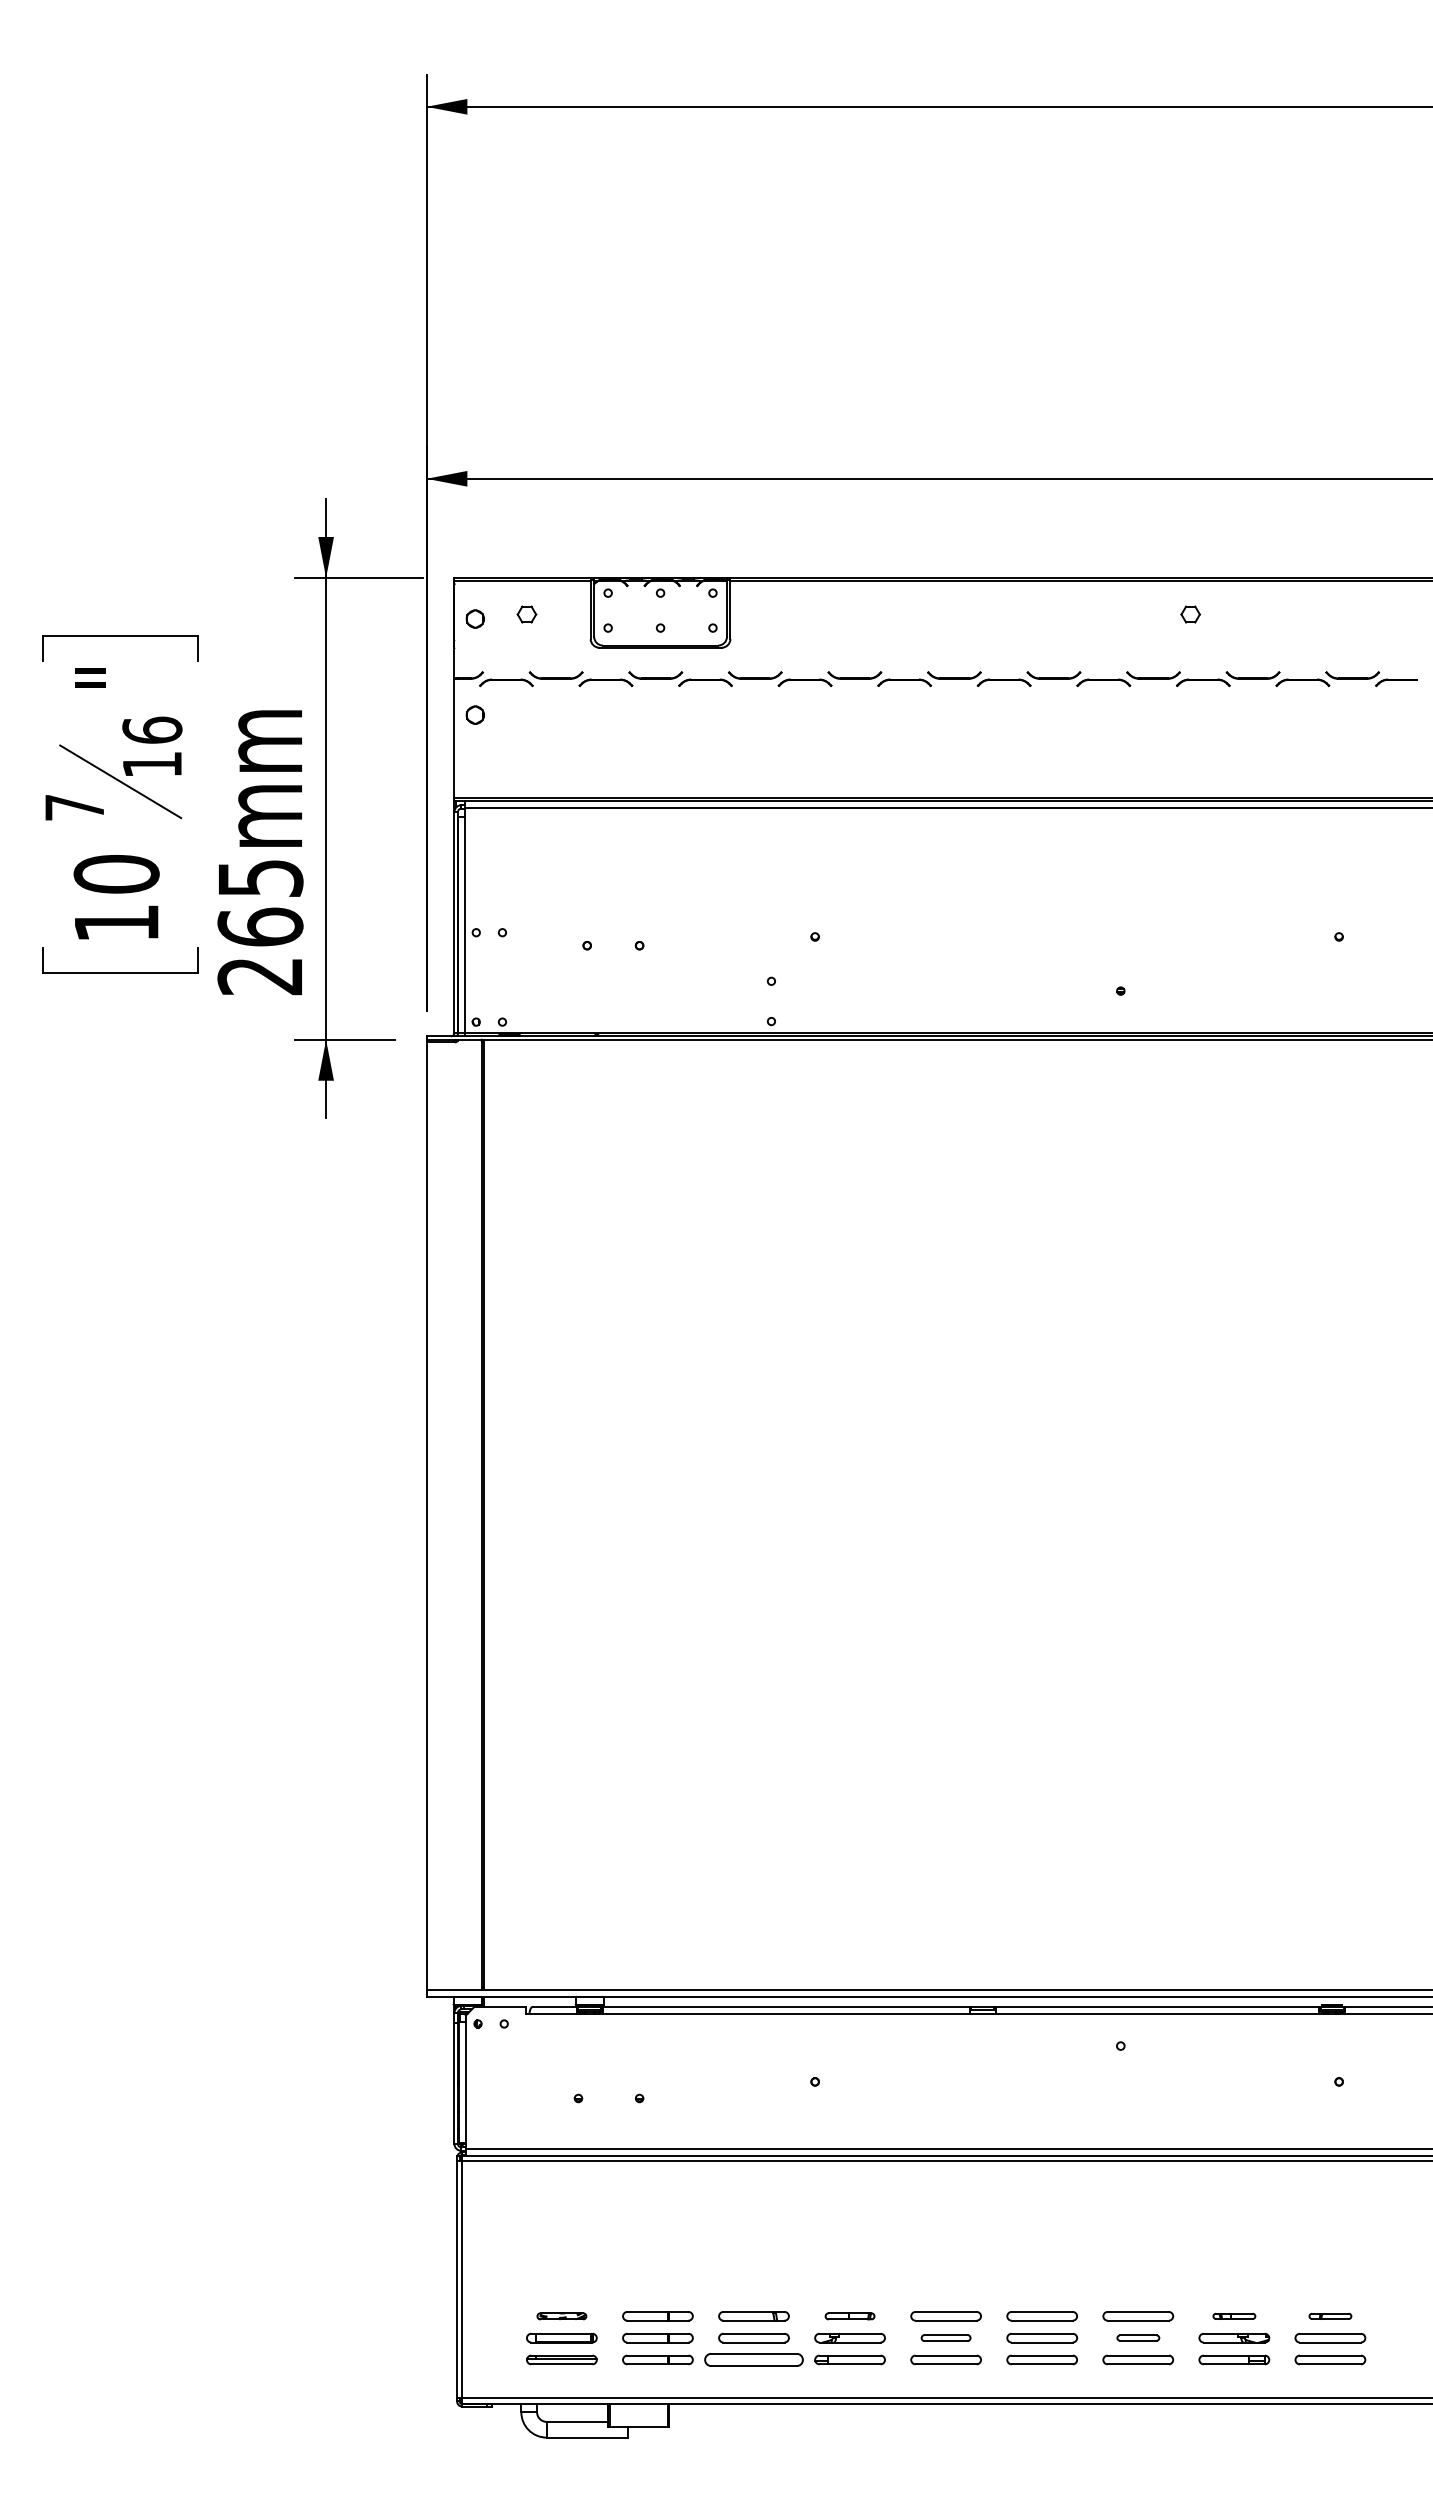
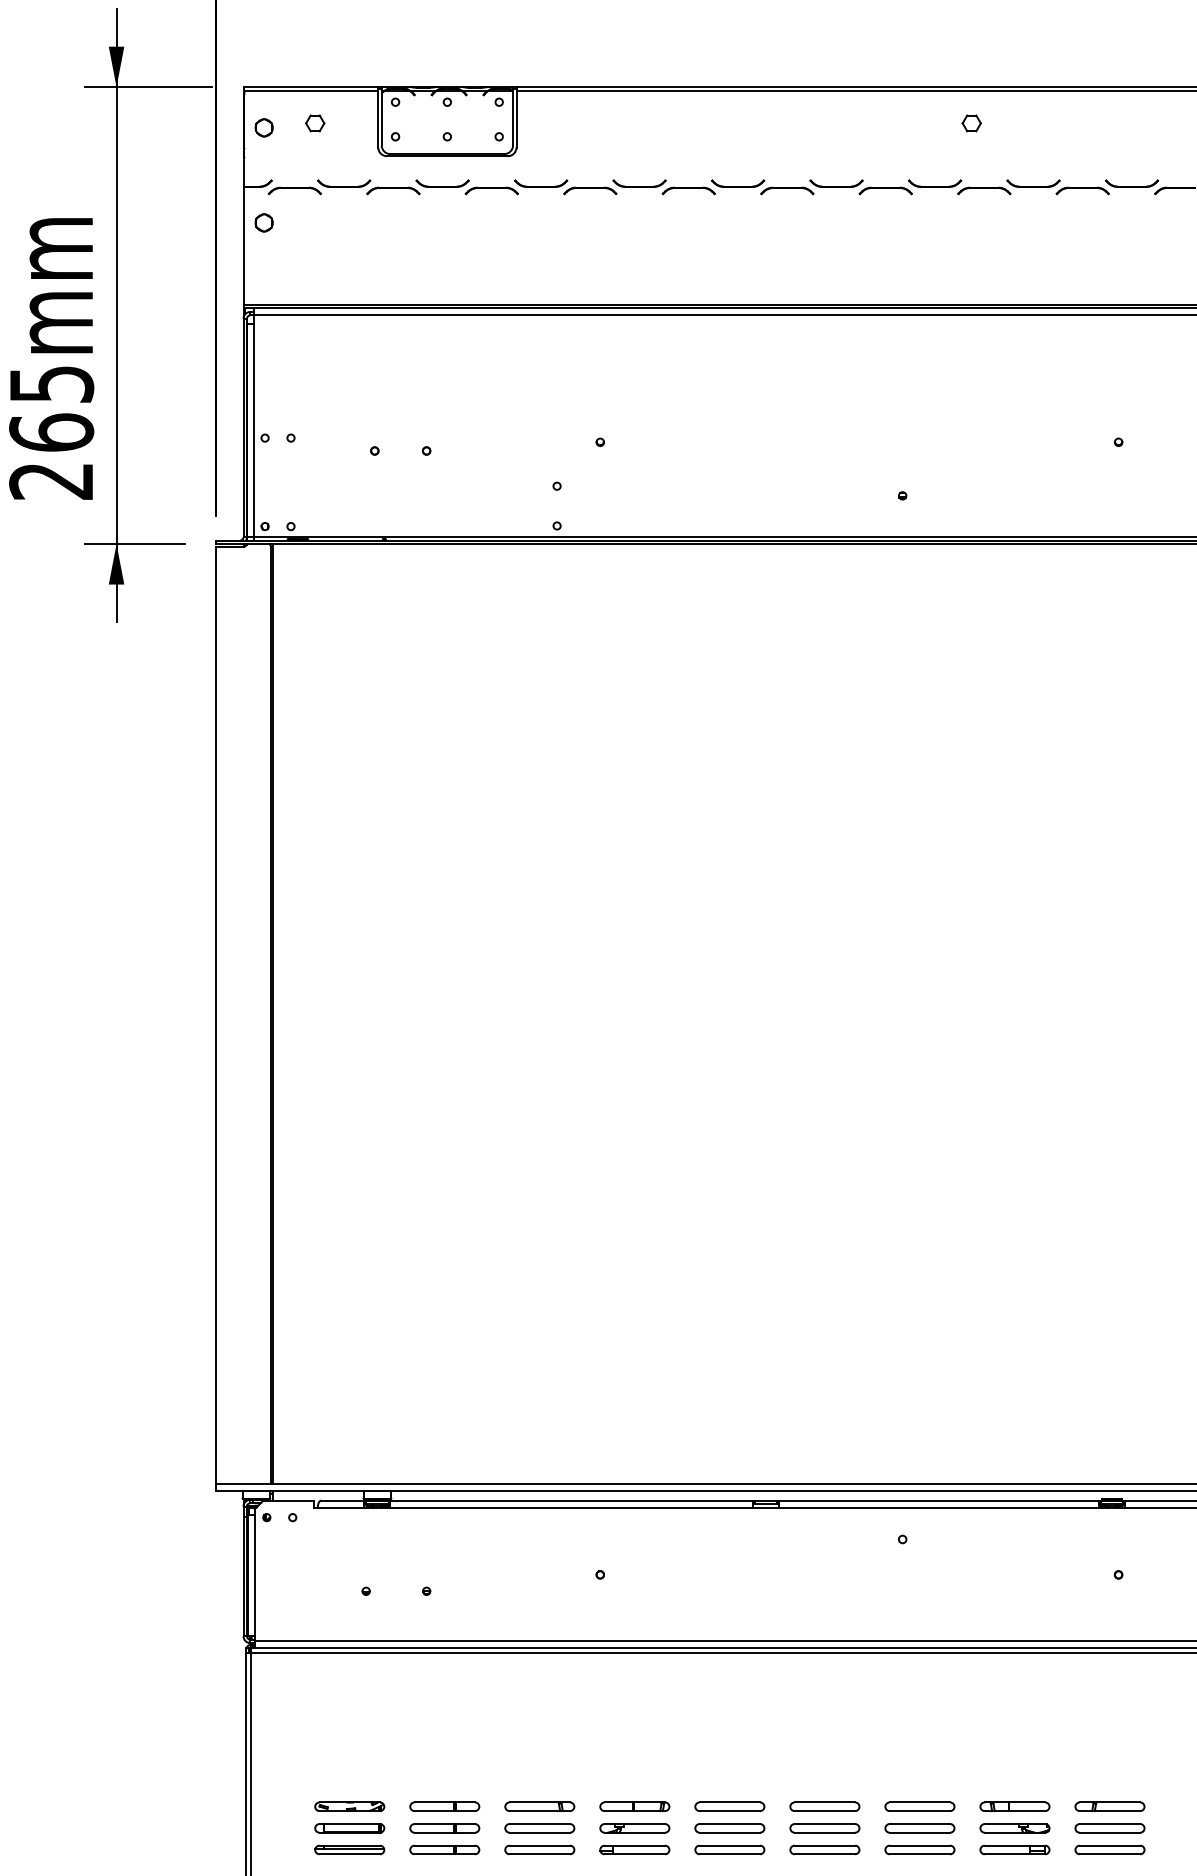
part: (561, 2316) -> (349, 1806), size x1.43
part: (849, 2316) -> (634, 1806), size x1.43
part: (1234, 2316) -> (1015, 1806), size x1.67
part: (1330, 2316) -> (1110, 1806), size x1.67
part: (945, 2337) -> (729, 1827), size x1.43
part: (1138, 2337) -> (920, 1827), size x1.67
part: (753, 2359) -> (539, 1849), size x0.71

